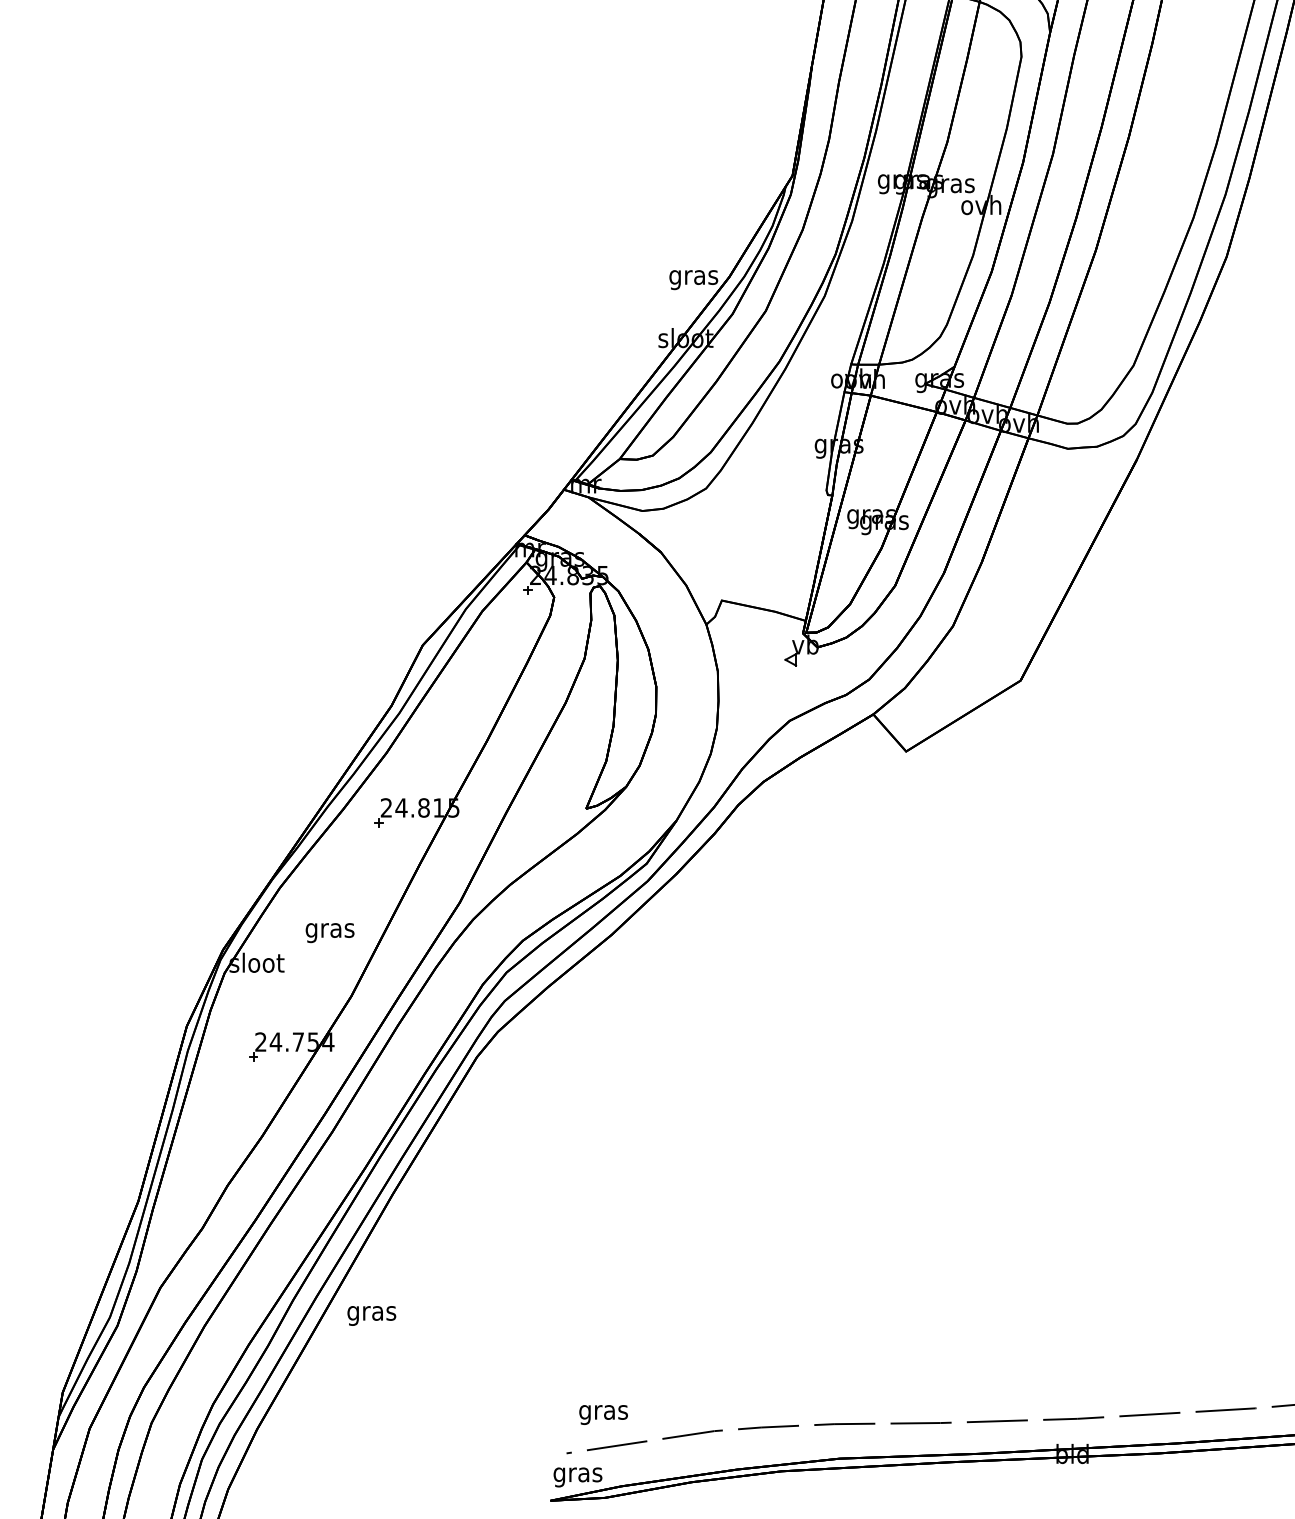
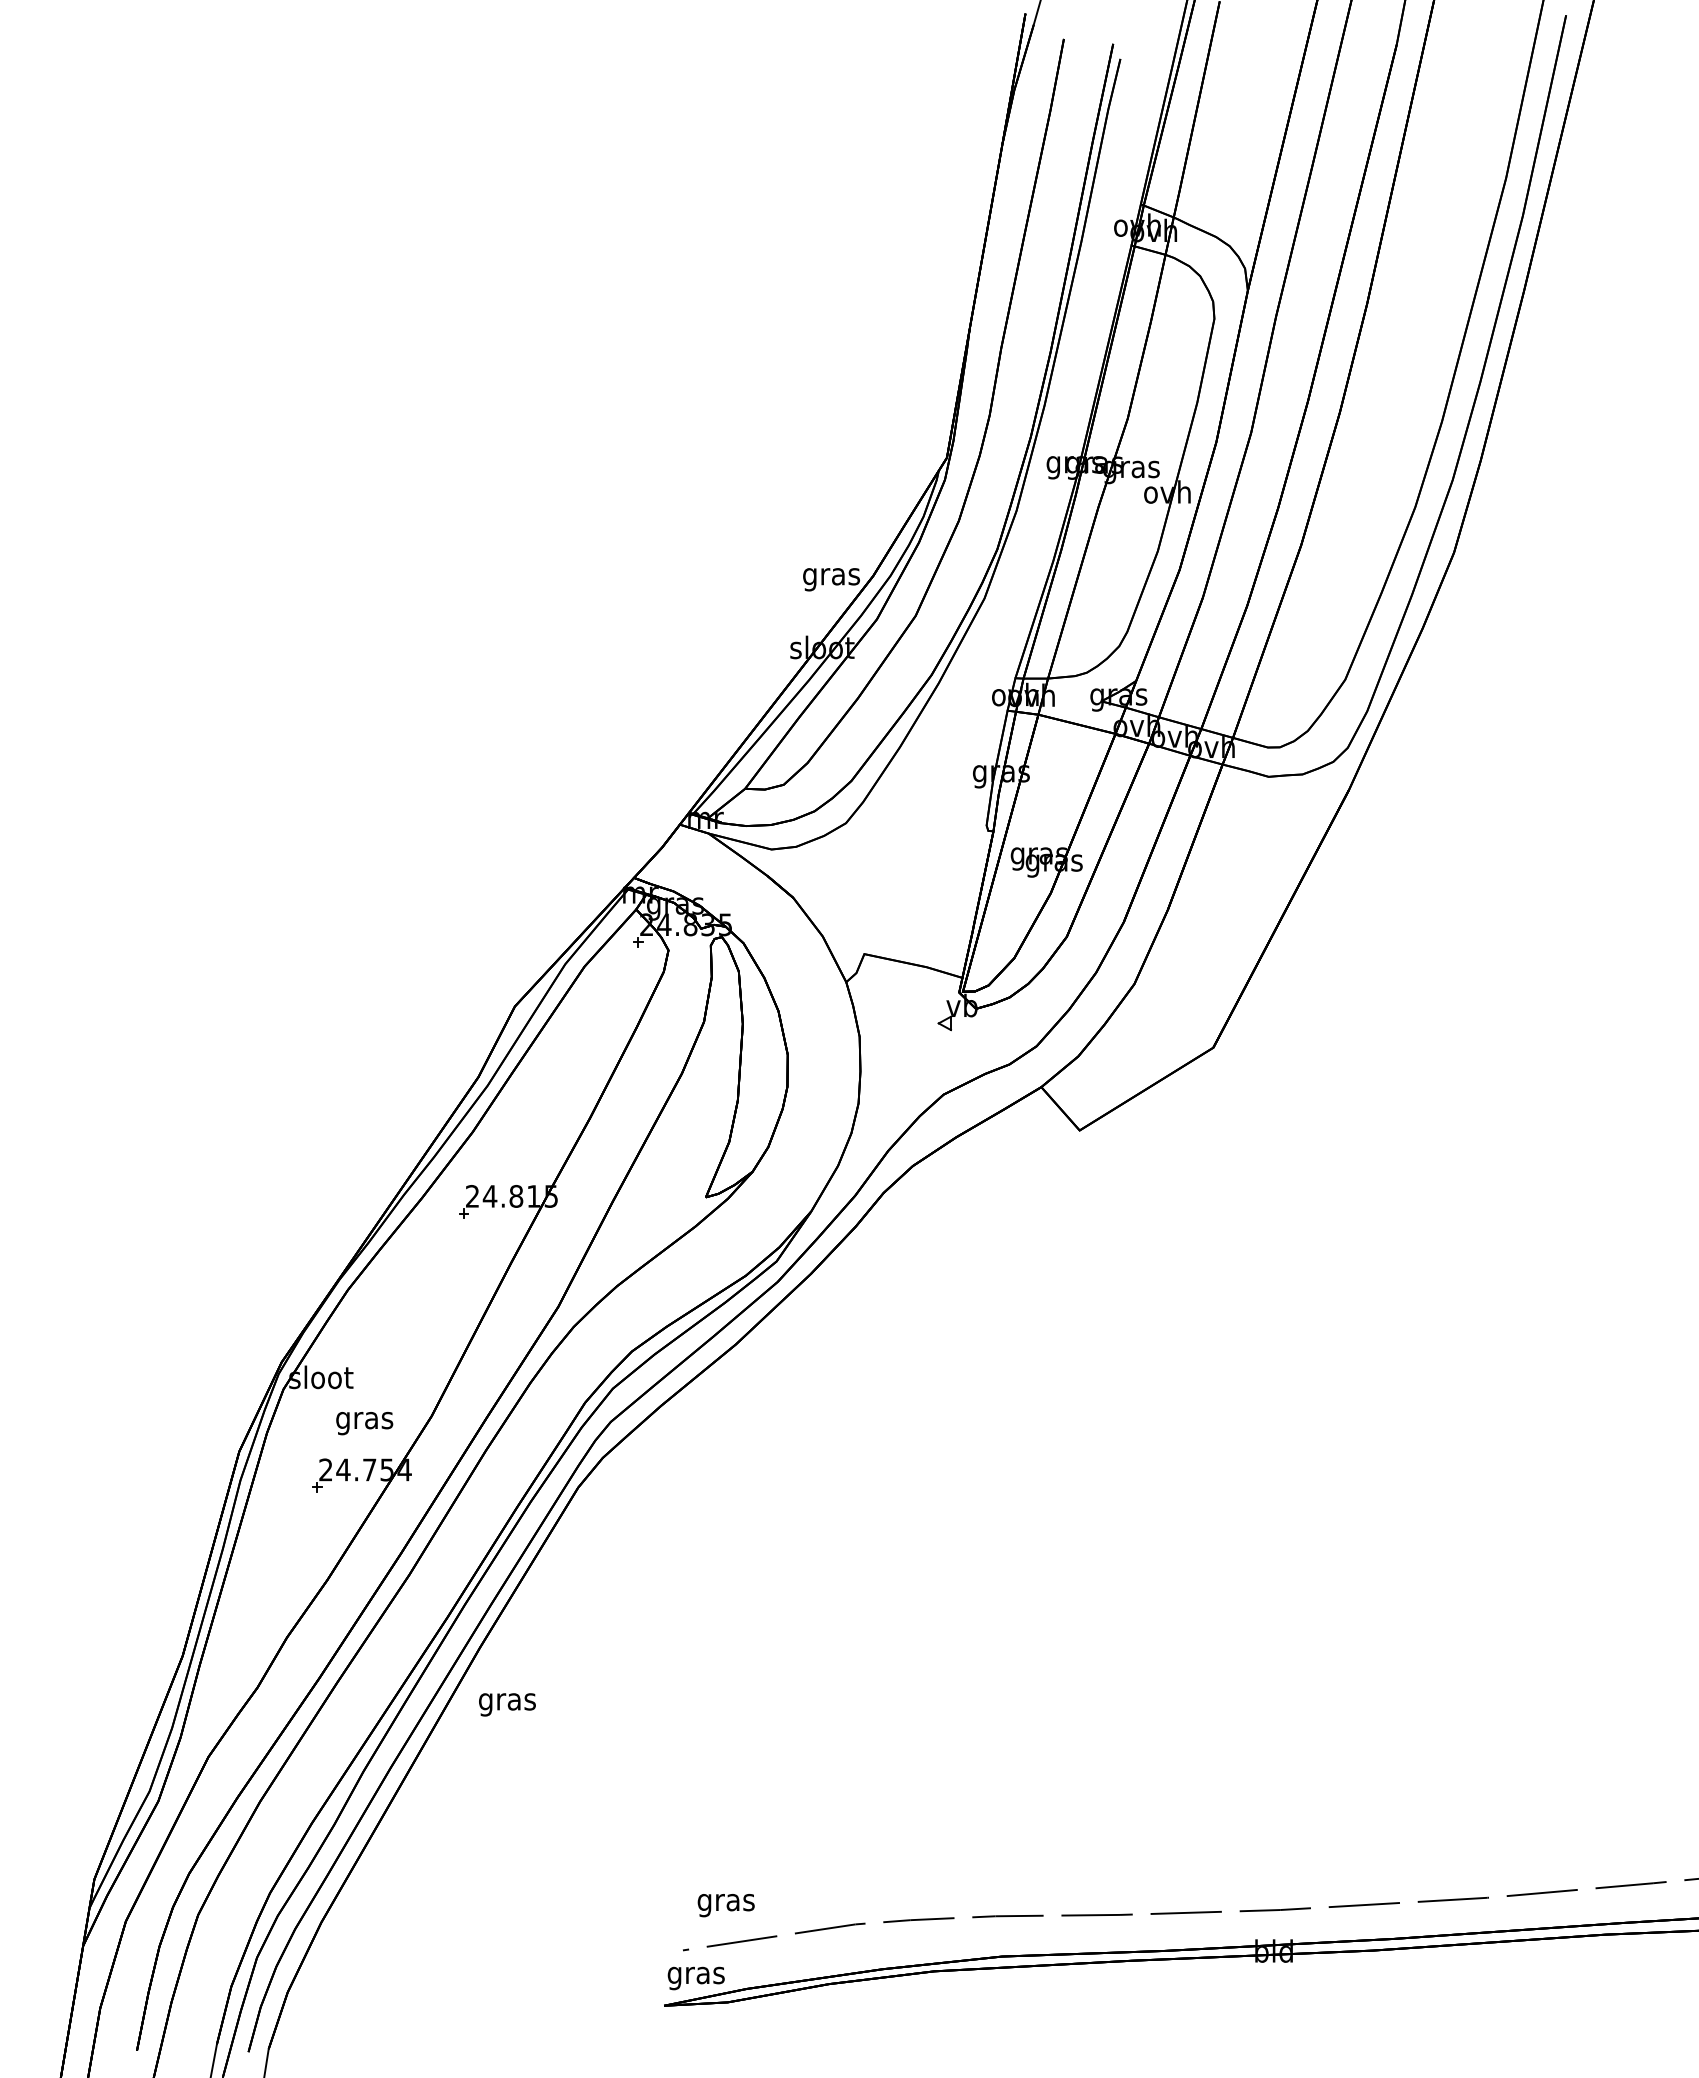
text: (329, 933) -> (364, 1423), moved
text: (371, 1315) -> (507, 1704), moved

